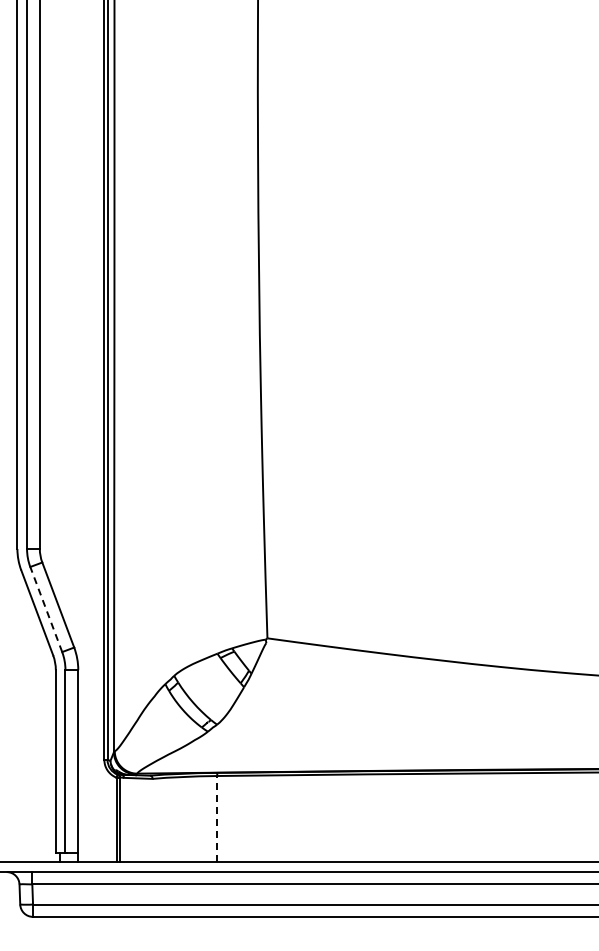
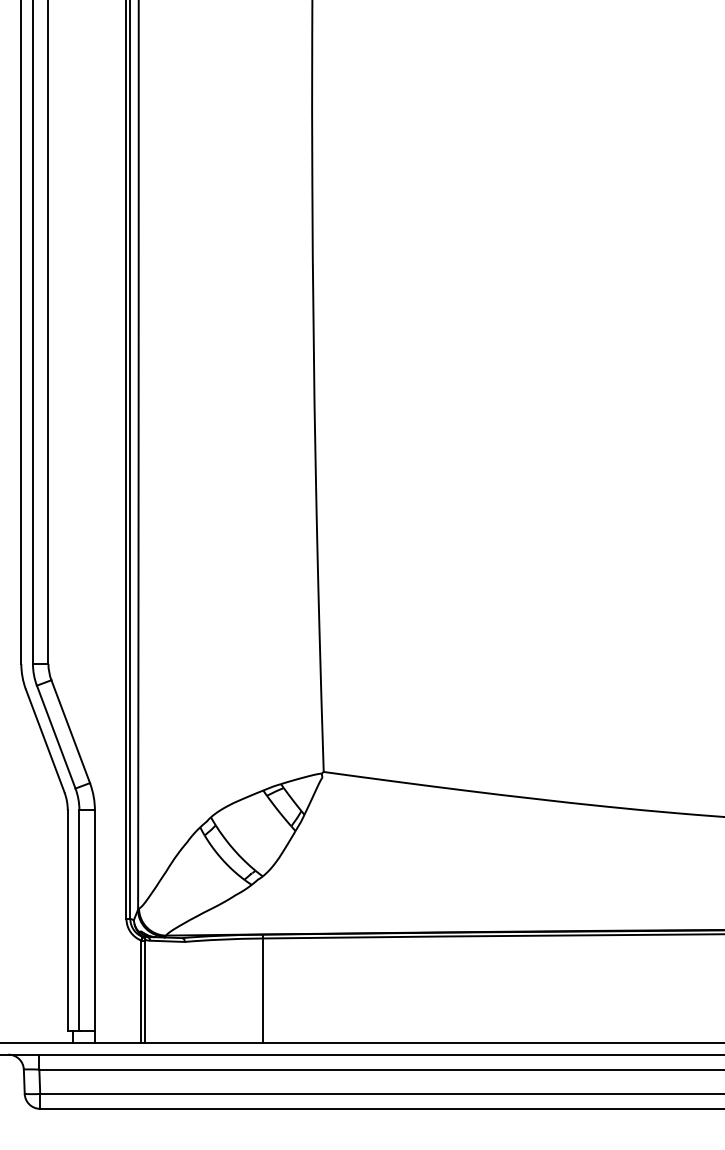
line: (46, 609) -> (56, 737), dashed -> solid
line: (217, 818) -> (263, 989), dashed -> solid

